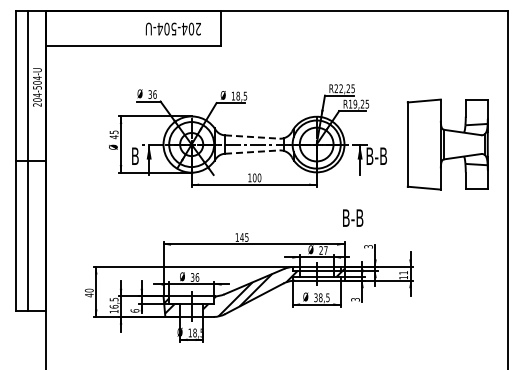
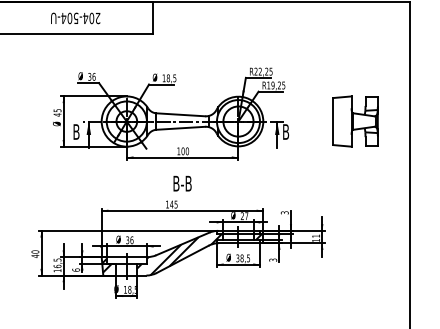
text: (172, 28) -> (74, 17), moved
line: (252, 137) -> (181, 115), dashed -> solid
part: (447, 144) -> (355, 121), size x0.62
line: (252, 152) -> (181, 128), dashed -> solid
text: (381, 155) -> (296, 131), B-B -> B
text: (353, 217) -> (182, 183), moved

